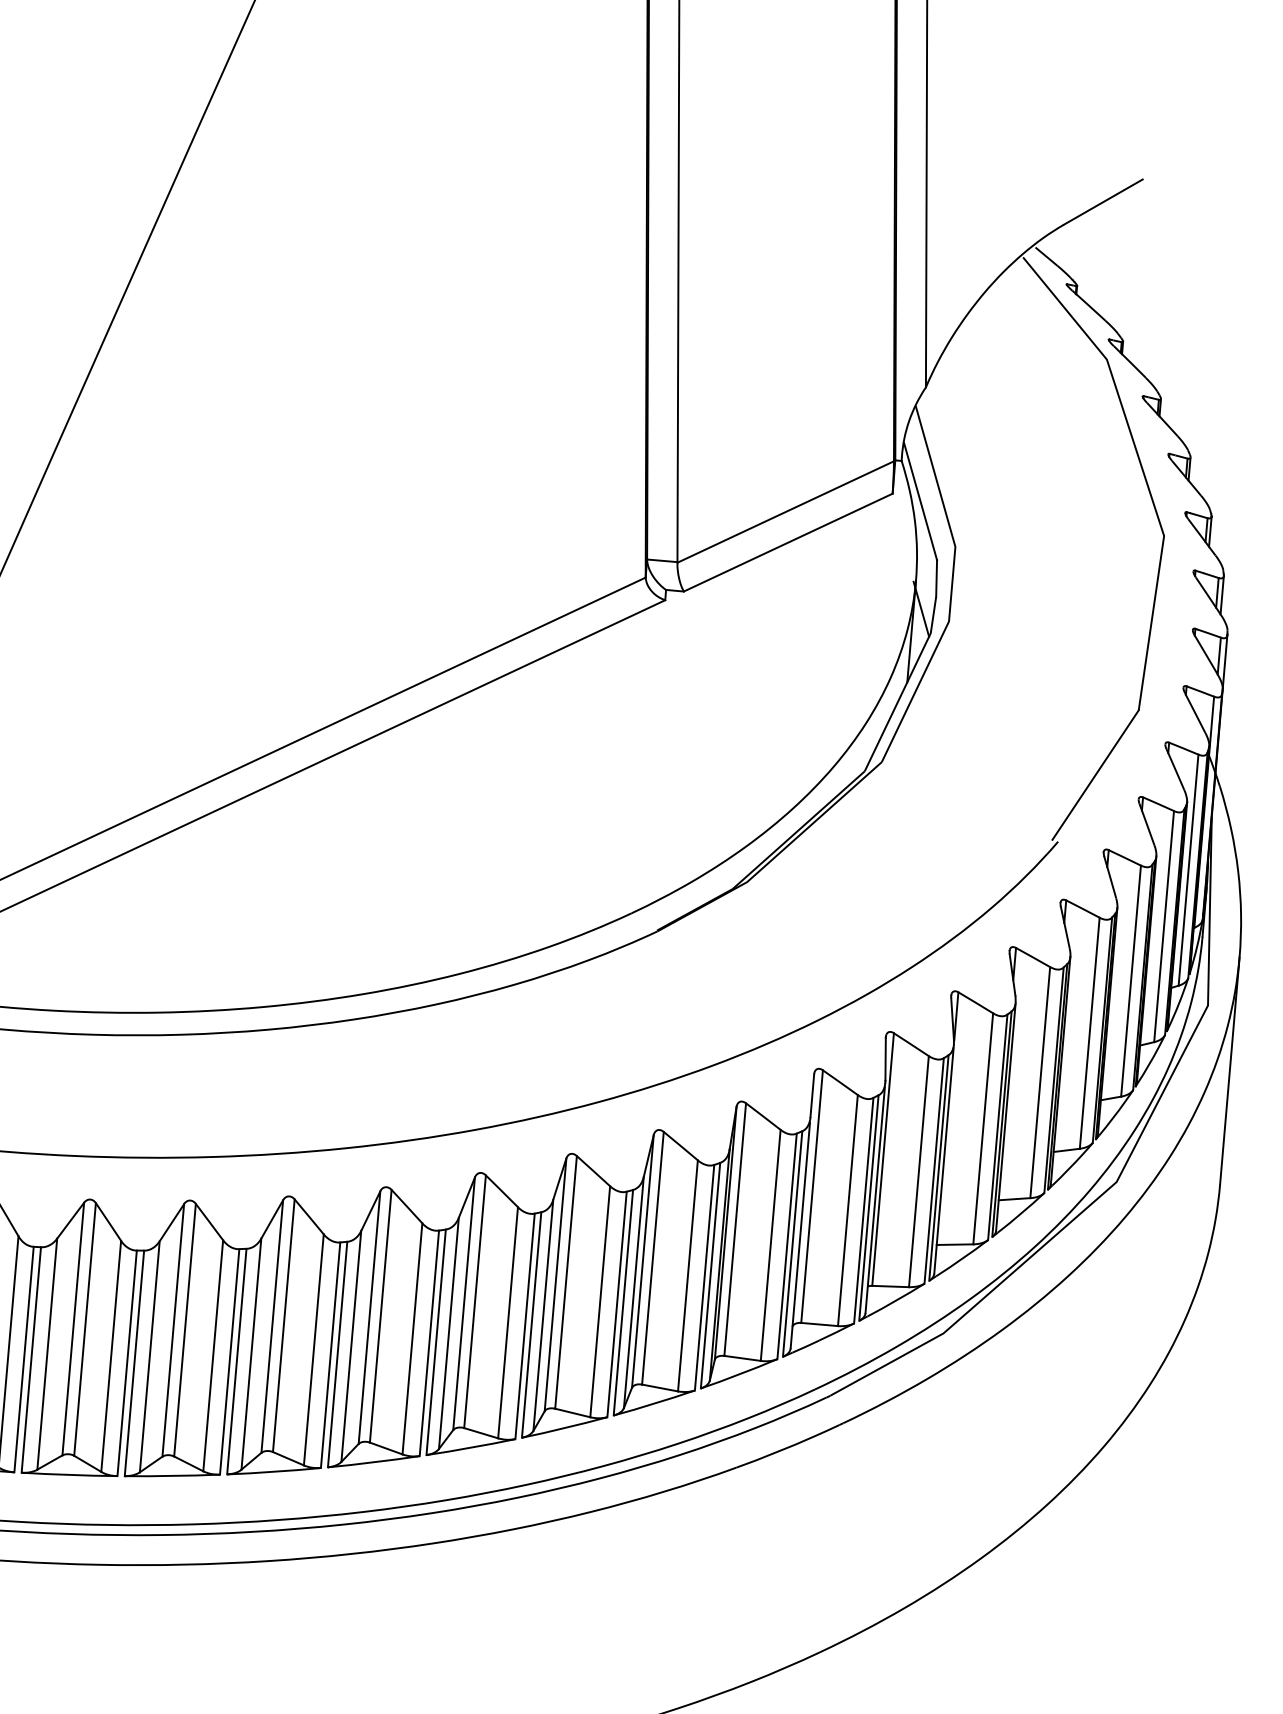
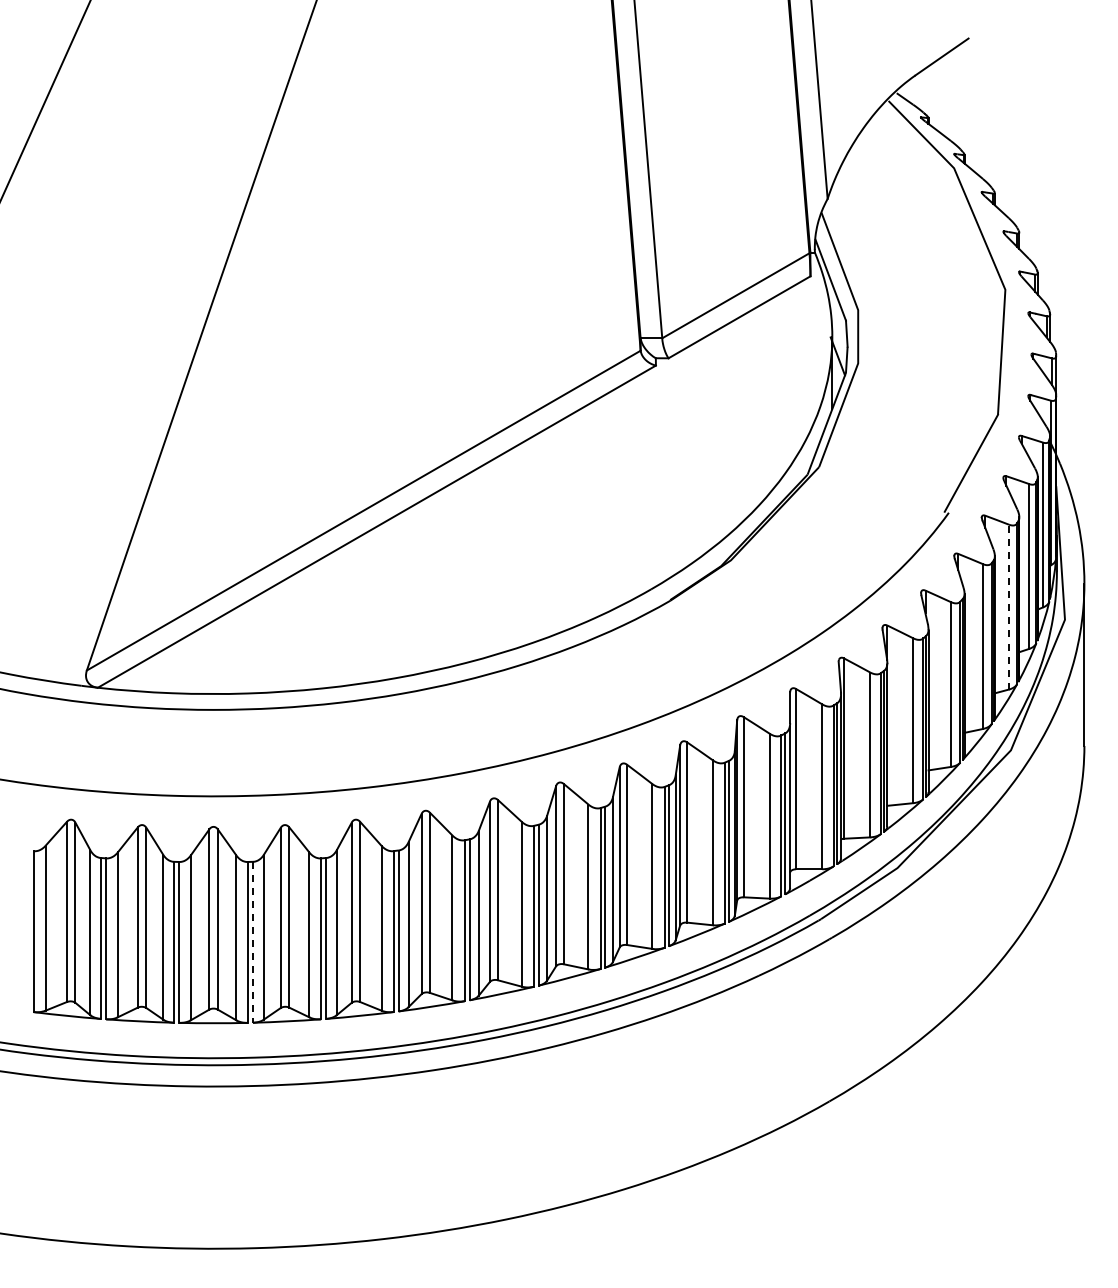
line: (1130, 980) -> (1008, 606), solid -> dashed
line: (30, 1360) -> (252, 942), solid -> dashed

